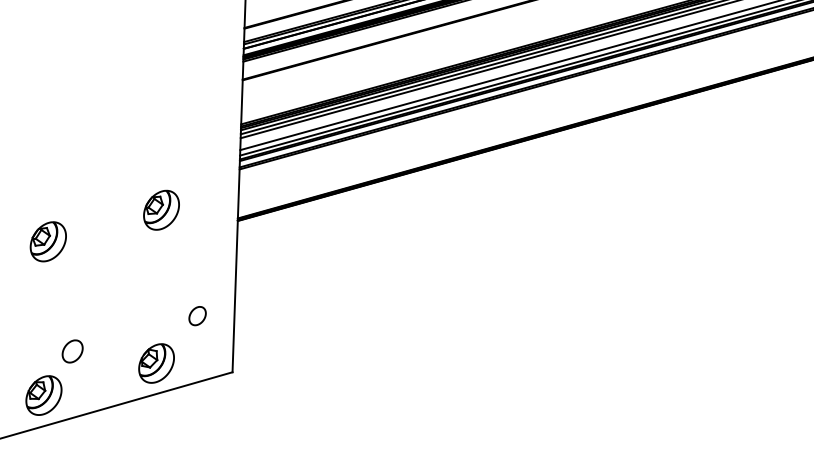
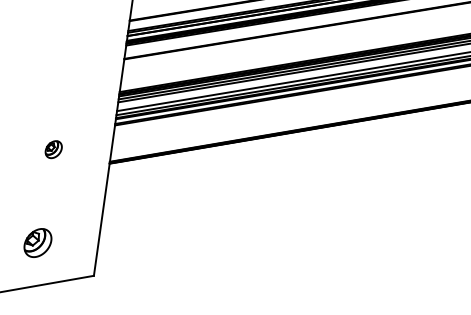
part: (161, 209) -> (53, 149), size x0.6
part: (197, 316) -> (72, 231), removed
part: (156, 363) -> (37, 243), moved

